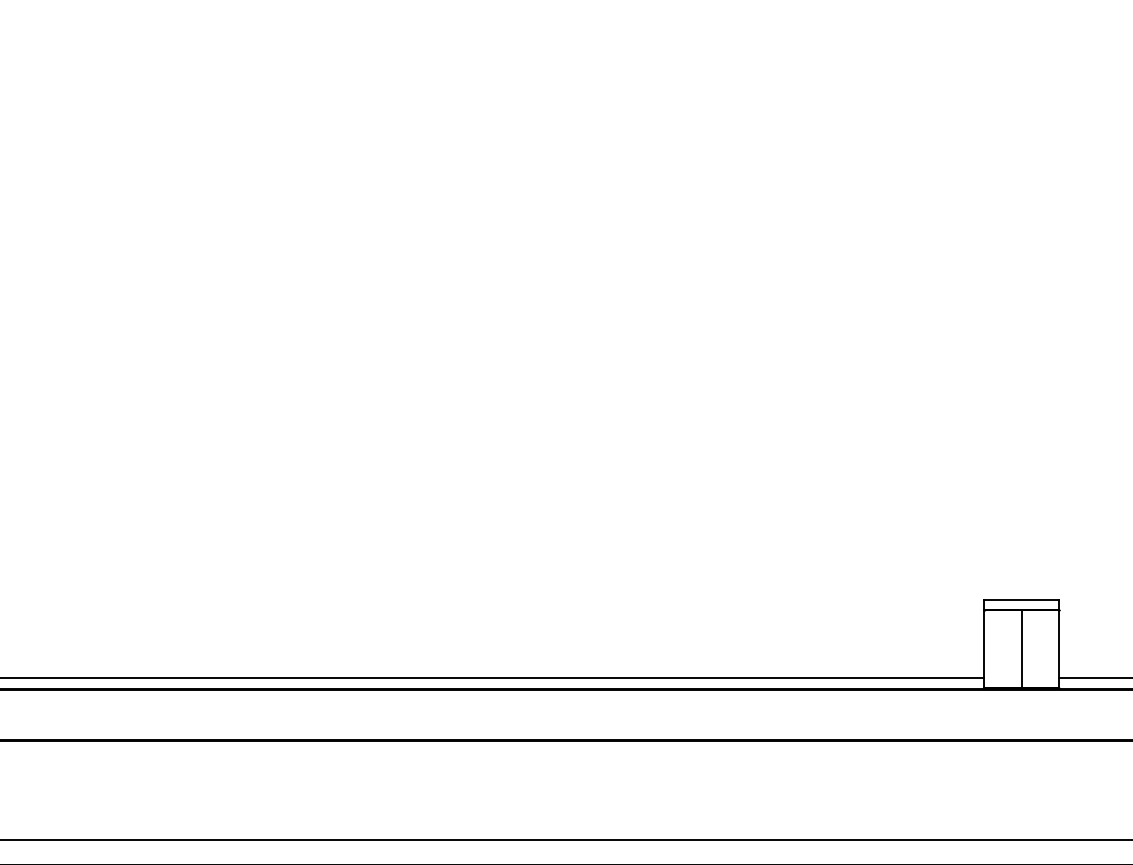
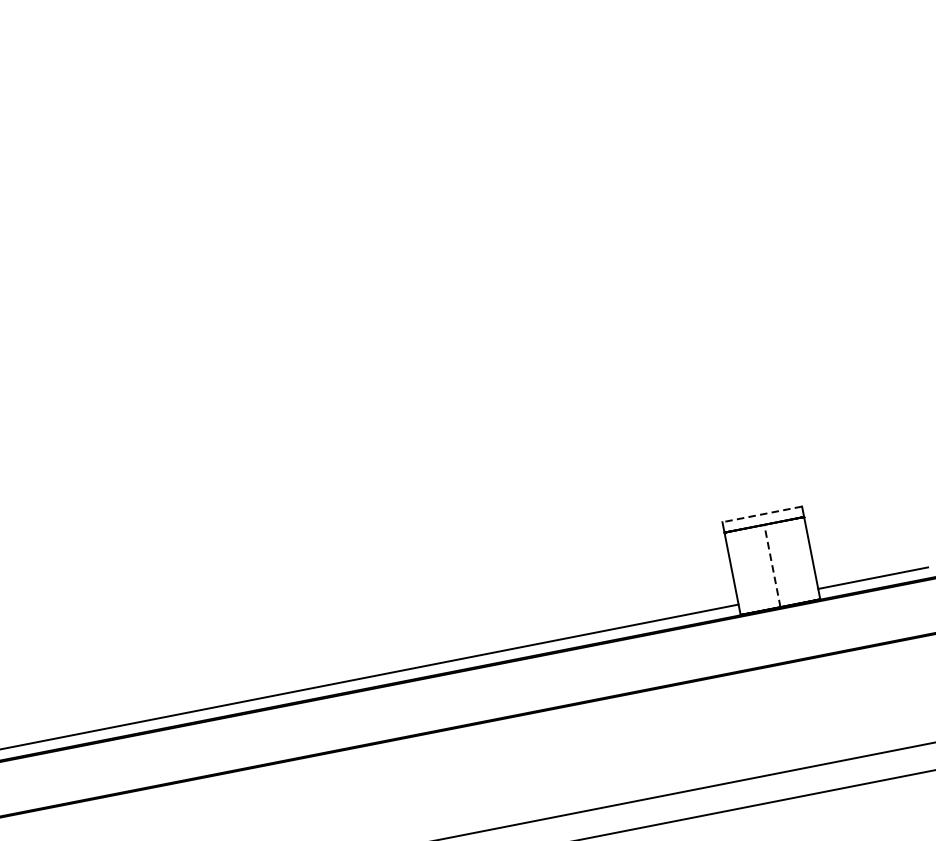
line: (1021, 600) -> (762, 514), solid -> dashed
line: (1021, 648) -> (772, 565), solid -> dashed

